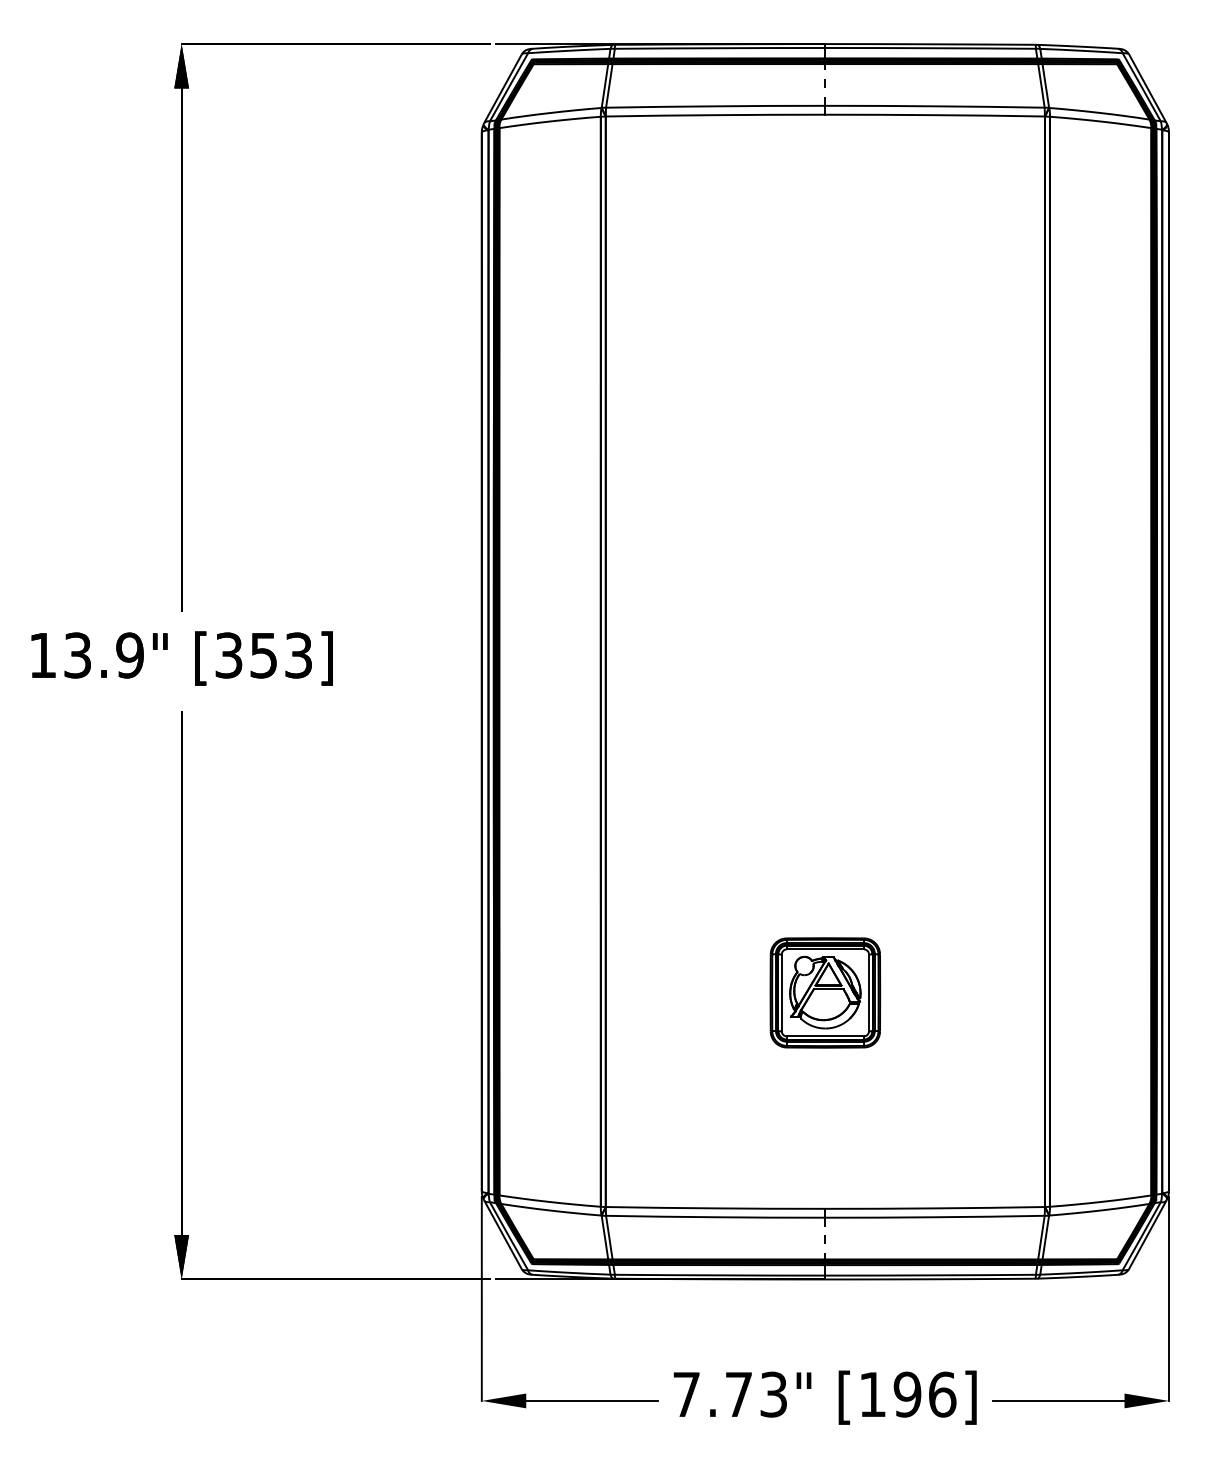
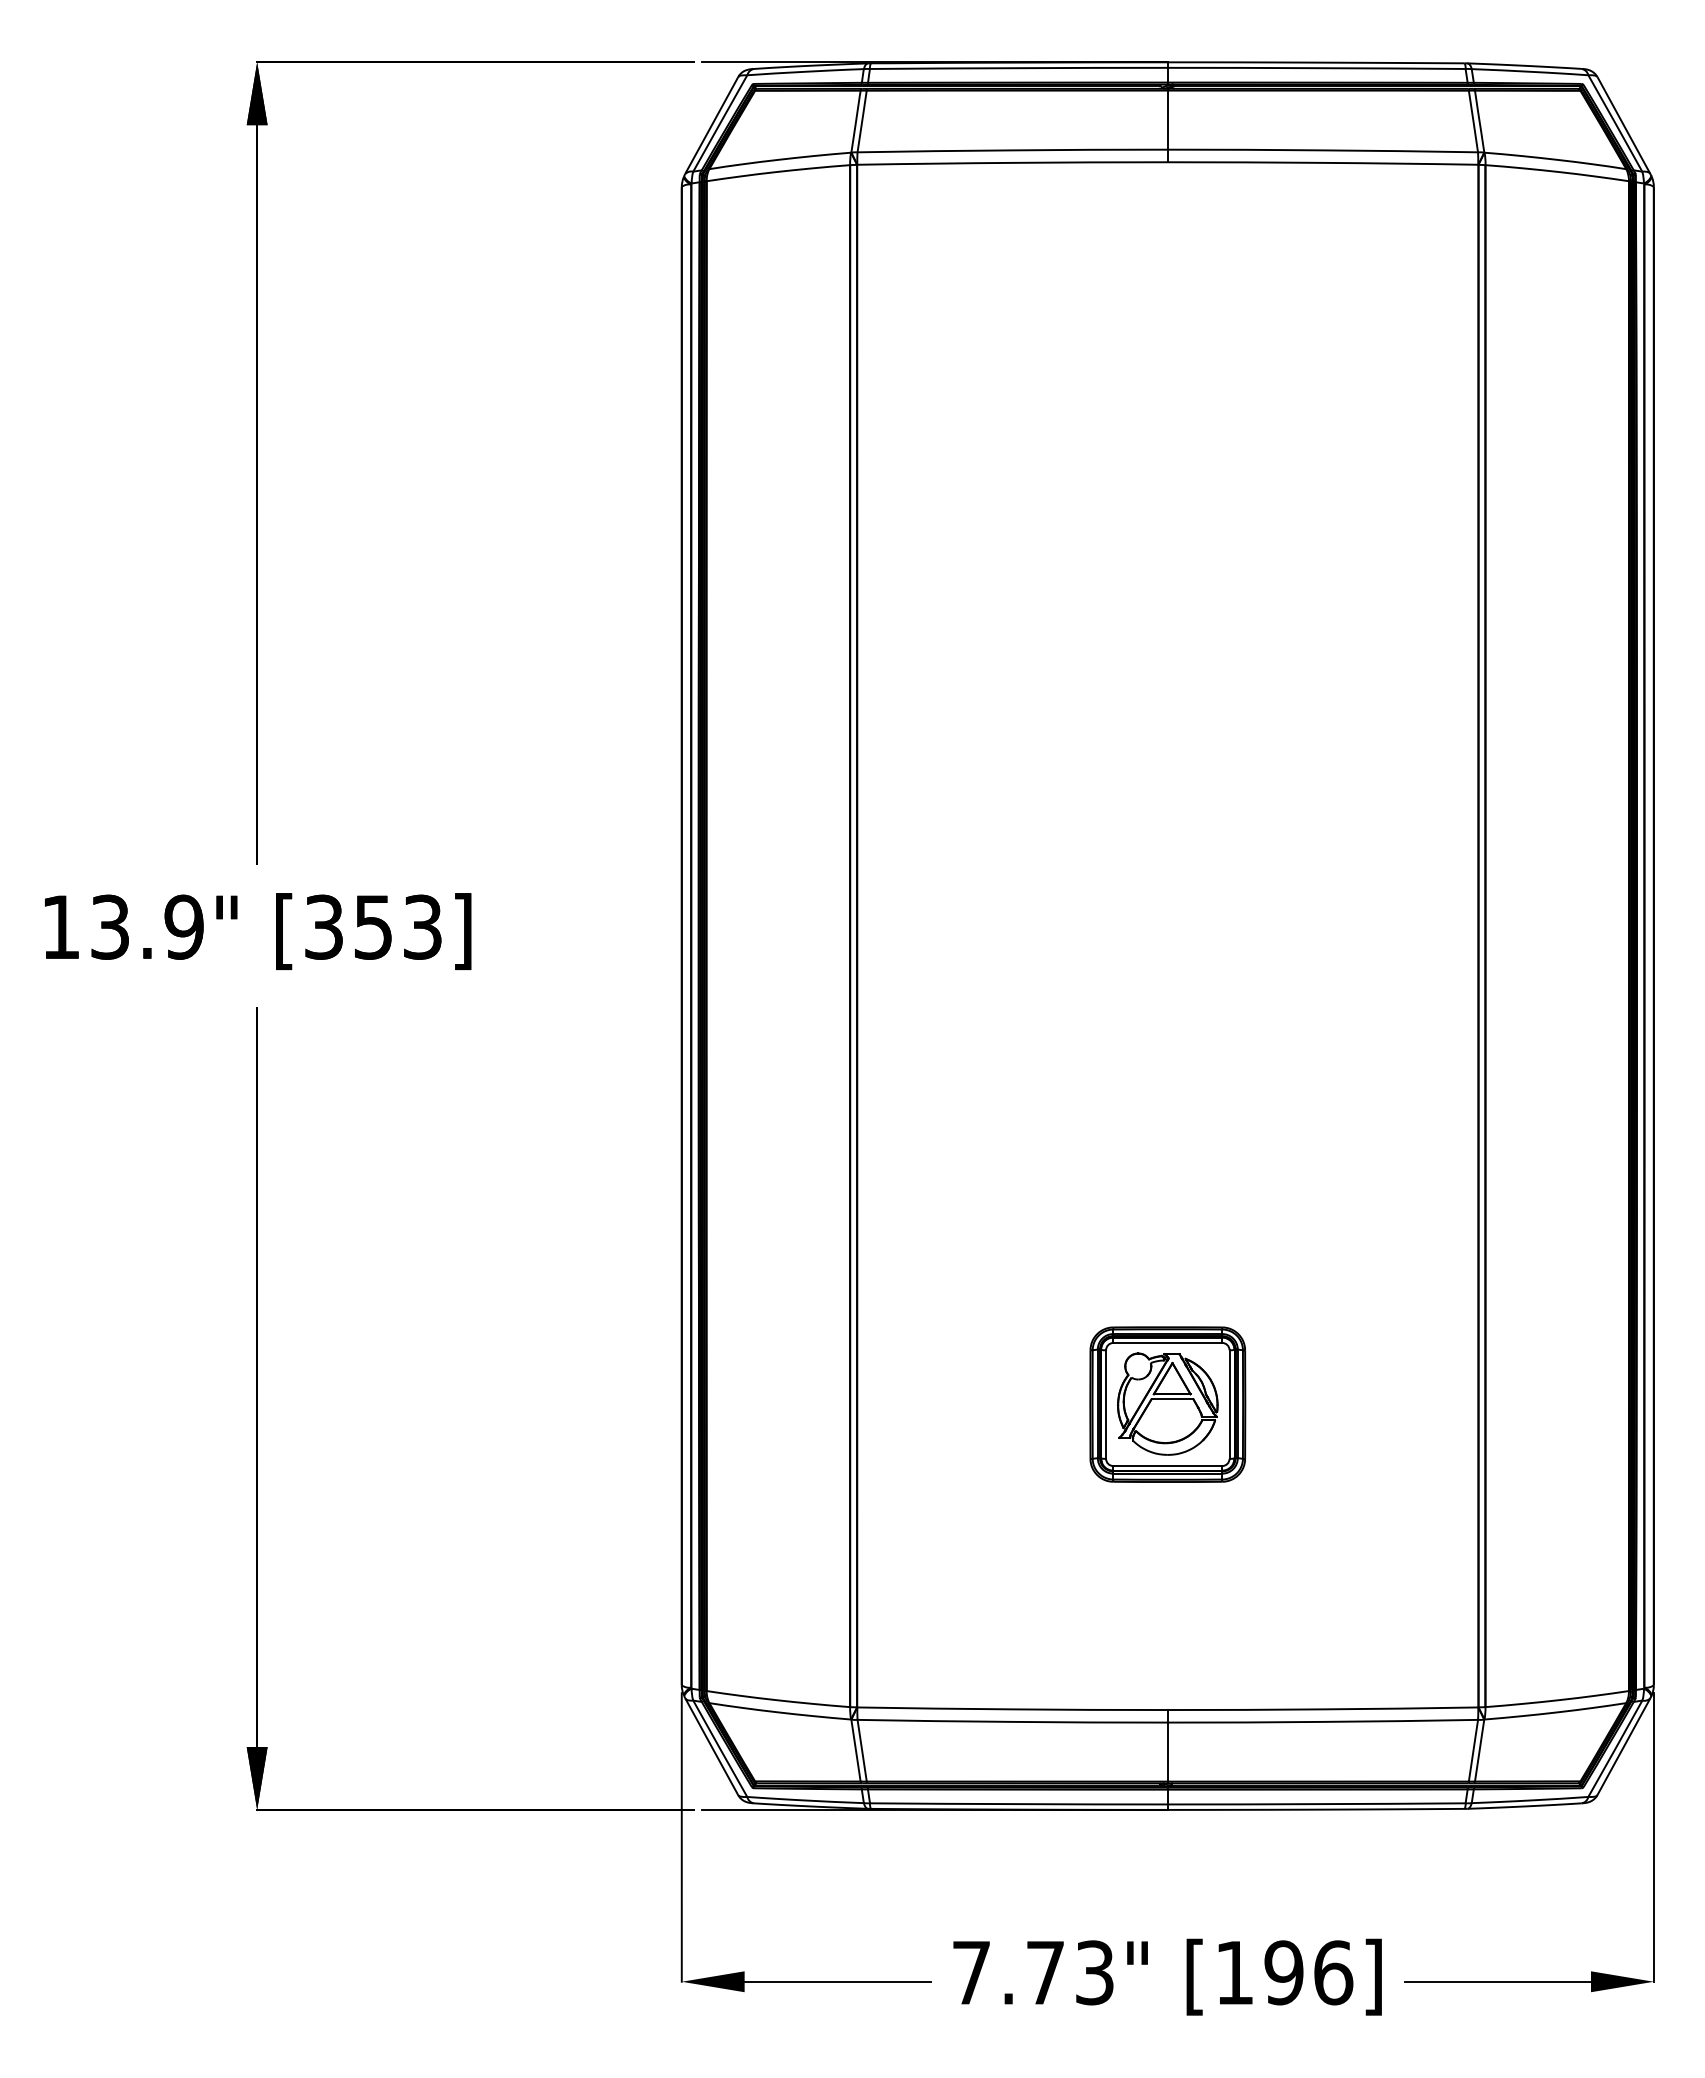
line: (825, 85) -> (1167, 120), dashed -> solid
line: (825, 1238) -> (1167, 1752), dashed -> solid

